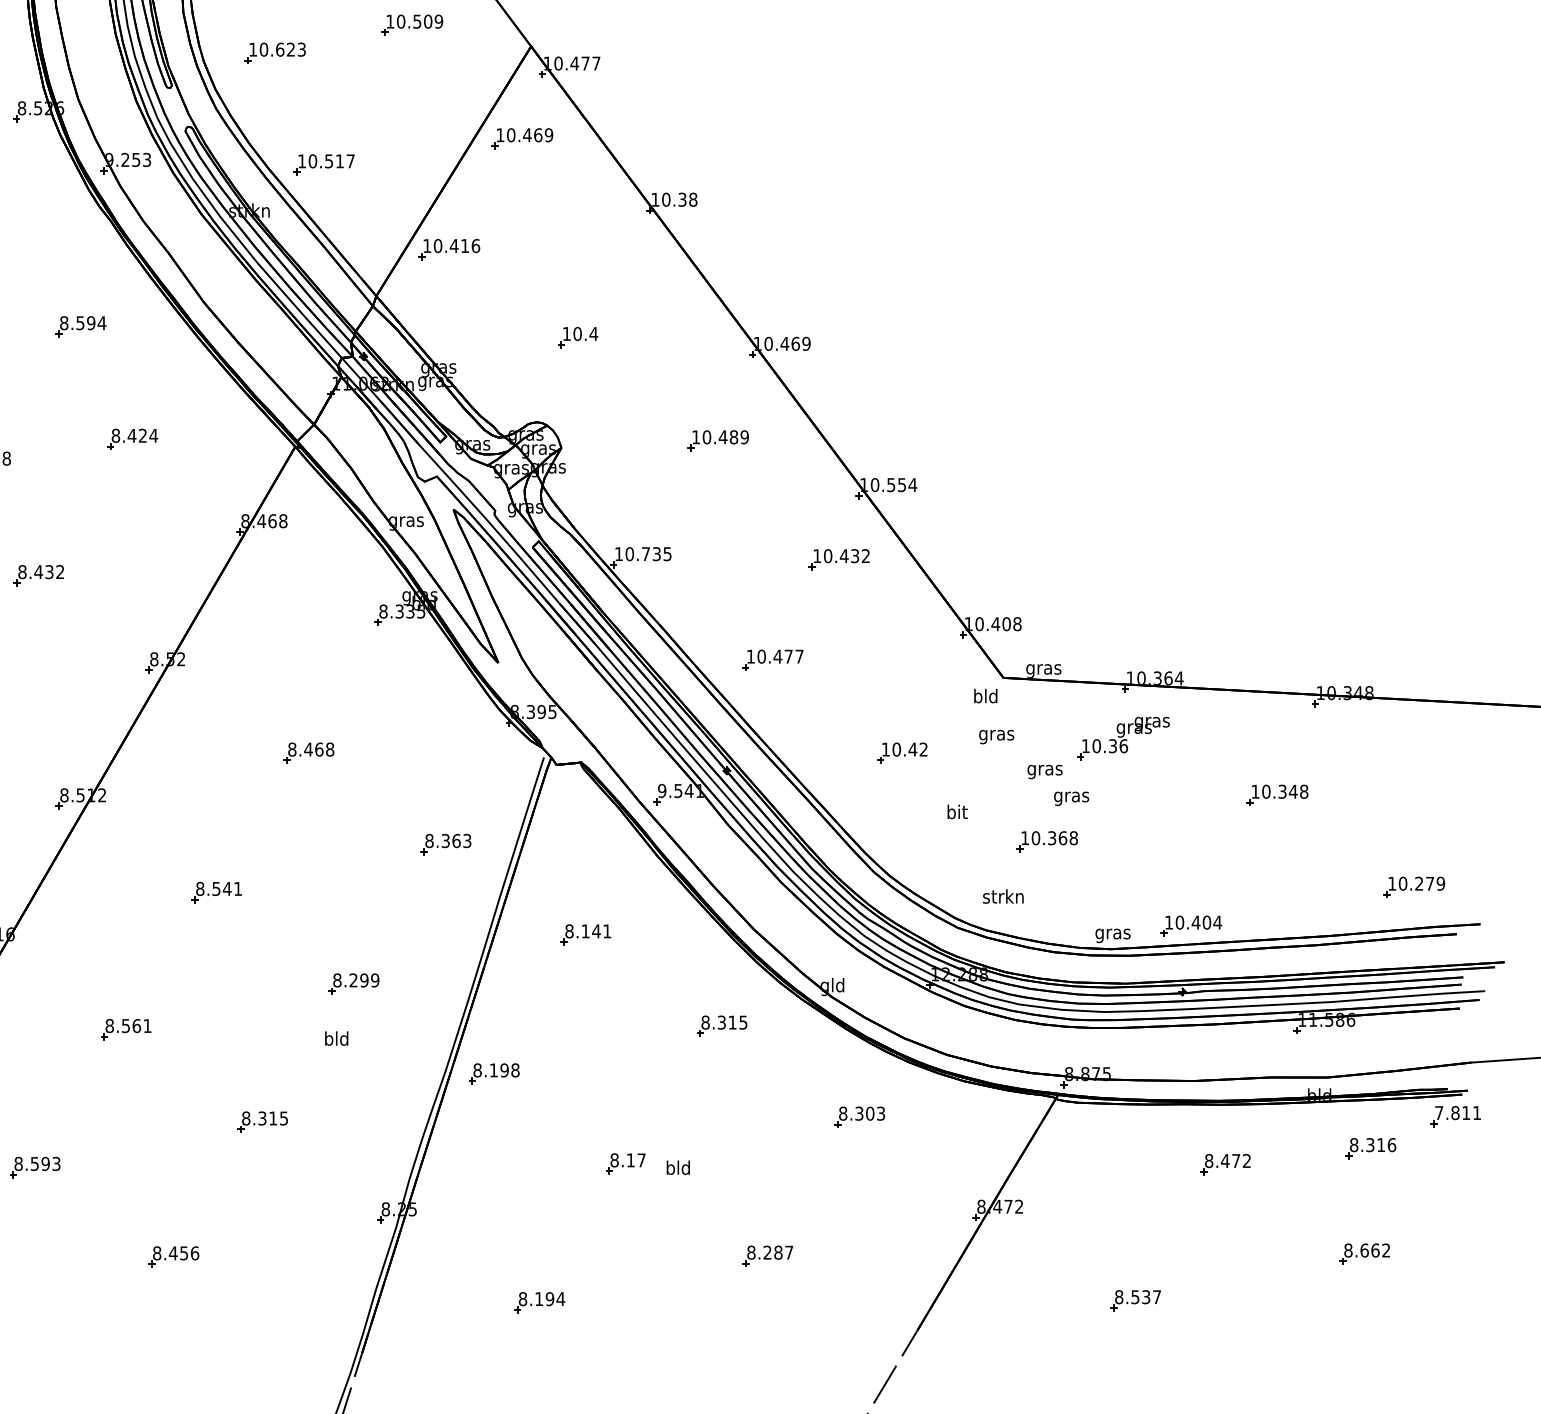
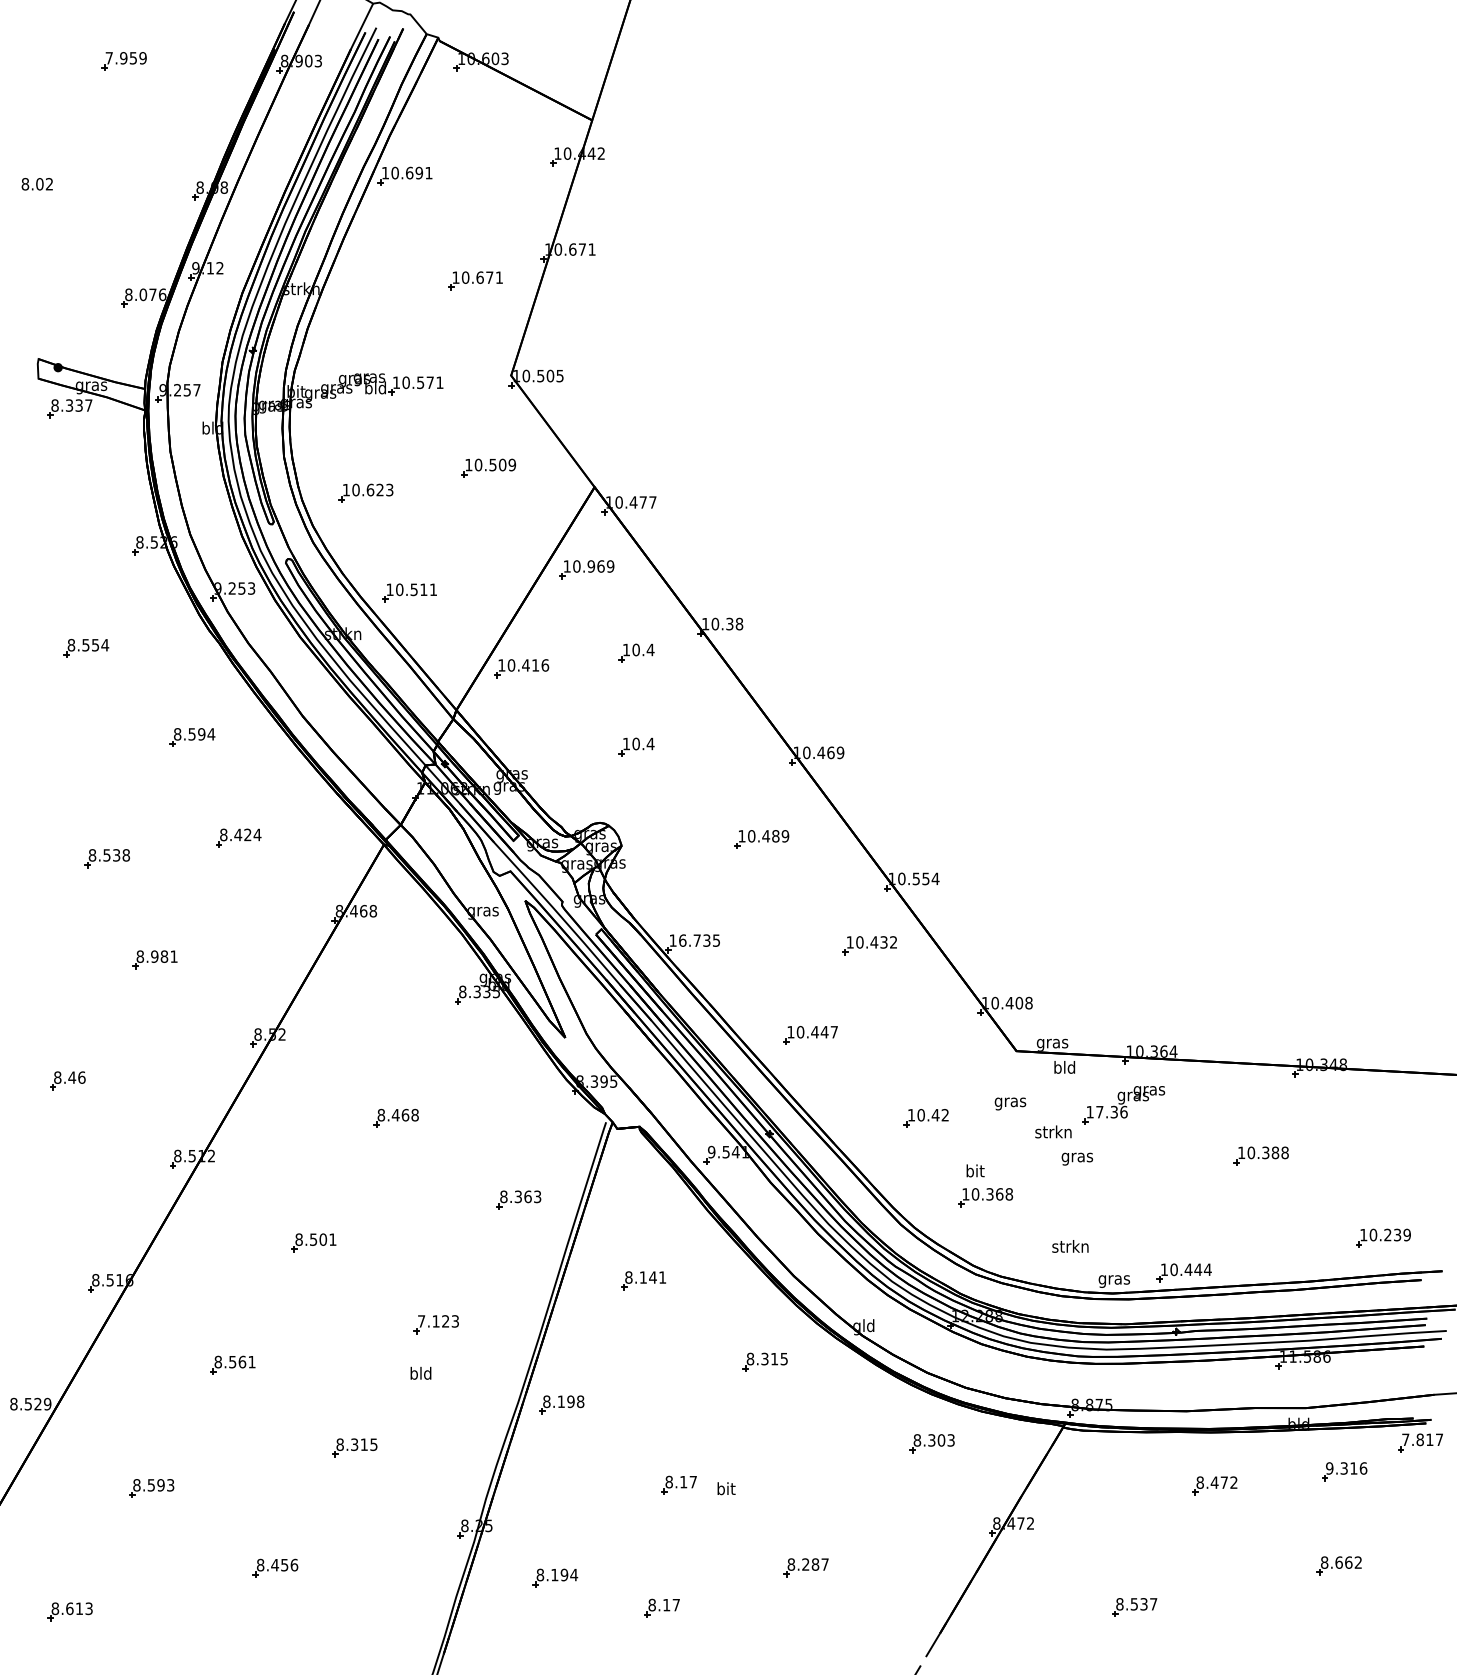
text: (527, 135) -> (591, 566), 10.469 -> 10.969
text: (350, 161) -> (433, 589), 10.517 -> 10.511
part: (577, 231) -> (636, 652), added
text: (629, 553) -> (682, 940), 10.735 -> 16.735
text: (48, 571) -> (163, 956), 8.432 -> 8.981
text: (788, 656) -> (824, 1032), 10.477 -> 10.447
text: (985, 696) -> (1064, 1067), moved
text: (1096, 745) -> (1099, 1111), 10.36 -> 17.36
text: (1044, 770) -> (1053, 1133), gras -> strkn
text: (1293, 791) -> (1275, 1152), 10.348 -> 10.388
part: (1047, 841) -> (985, 1197), moved
text: (1430, 883) -> (1397, 1234), 10.279 -> 10.239
text: (227, 888) -> (323, 1239), 8.541 -> 8.501
text: (1003, 896) -> (1070, 1246), moved
text: (1207, 922) -> (1198, 1269), 10.404 -> 10.444
text: (356, 980) -> (438, 1321), 8.299 -> 7.123
text: (1477, 1112) -> (1439, 1439), 7.811 -> 7.817
part: (859, 1117) -> (931, 1443), moved
text: (1353, 1145) -> (1329, 1468), 8.316 -> 9.316
text: (677, 1167) -> (725, 1488), bld -> bit
part: (605, 1300) -> (661, 1607), added
part: (539, 1301) -> (555, 1577), moved

